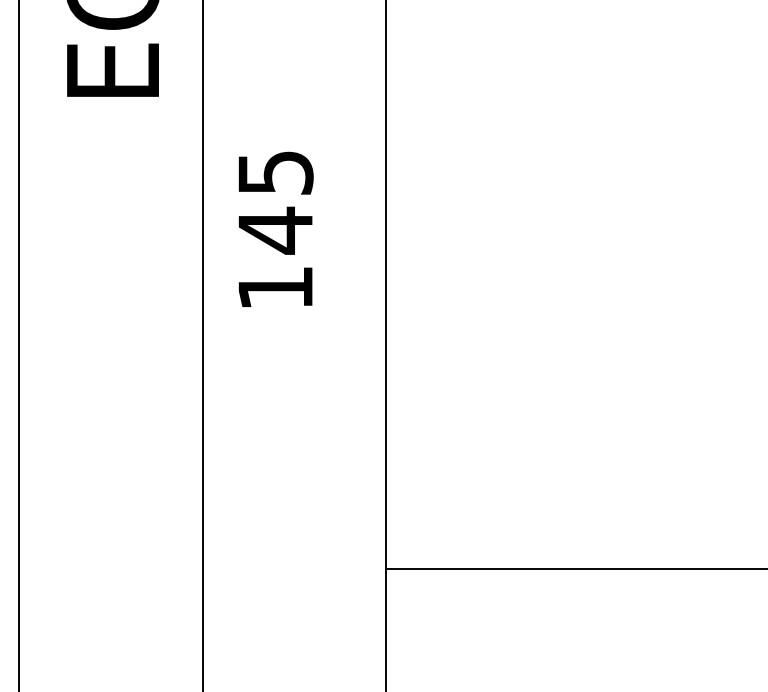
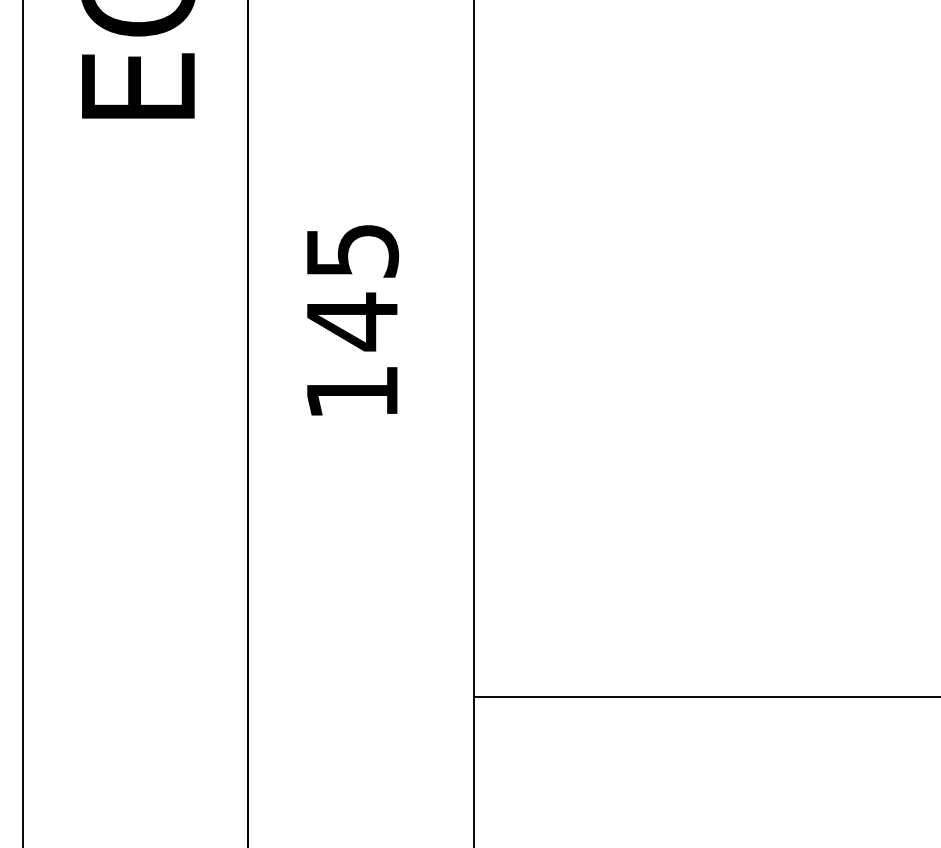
text: (275, 228) -> (352, 319), moved

